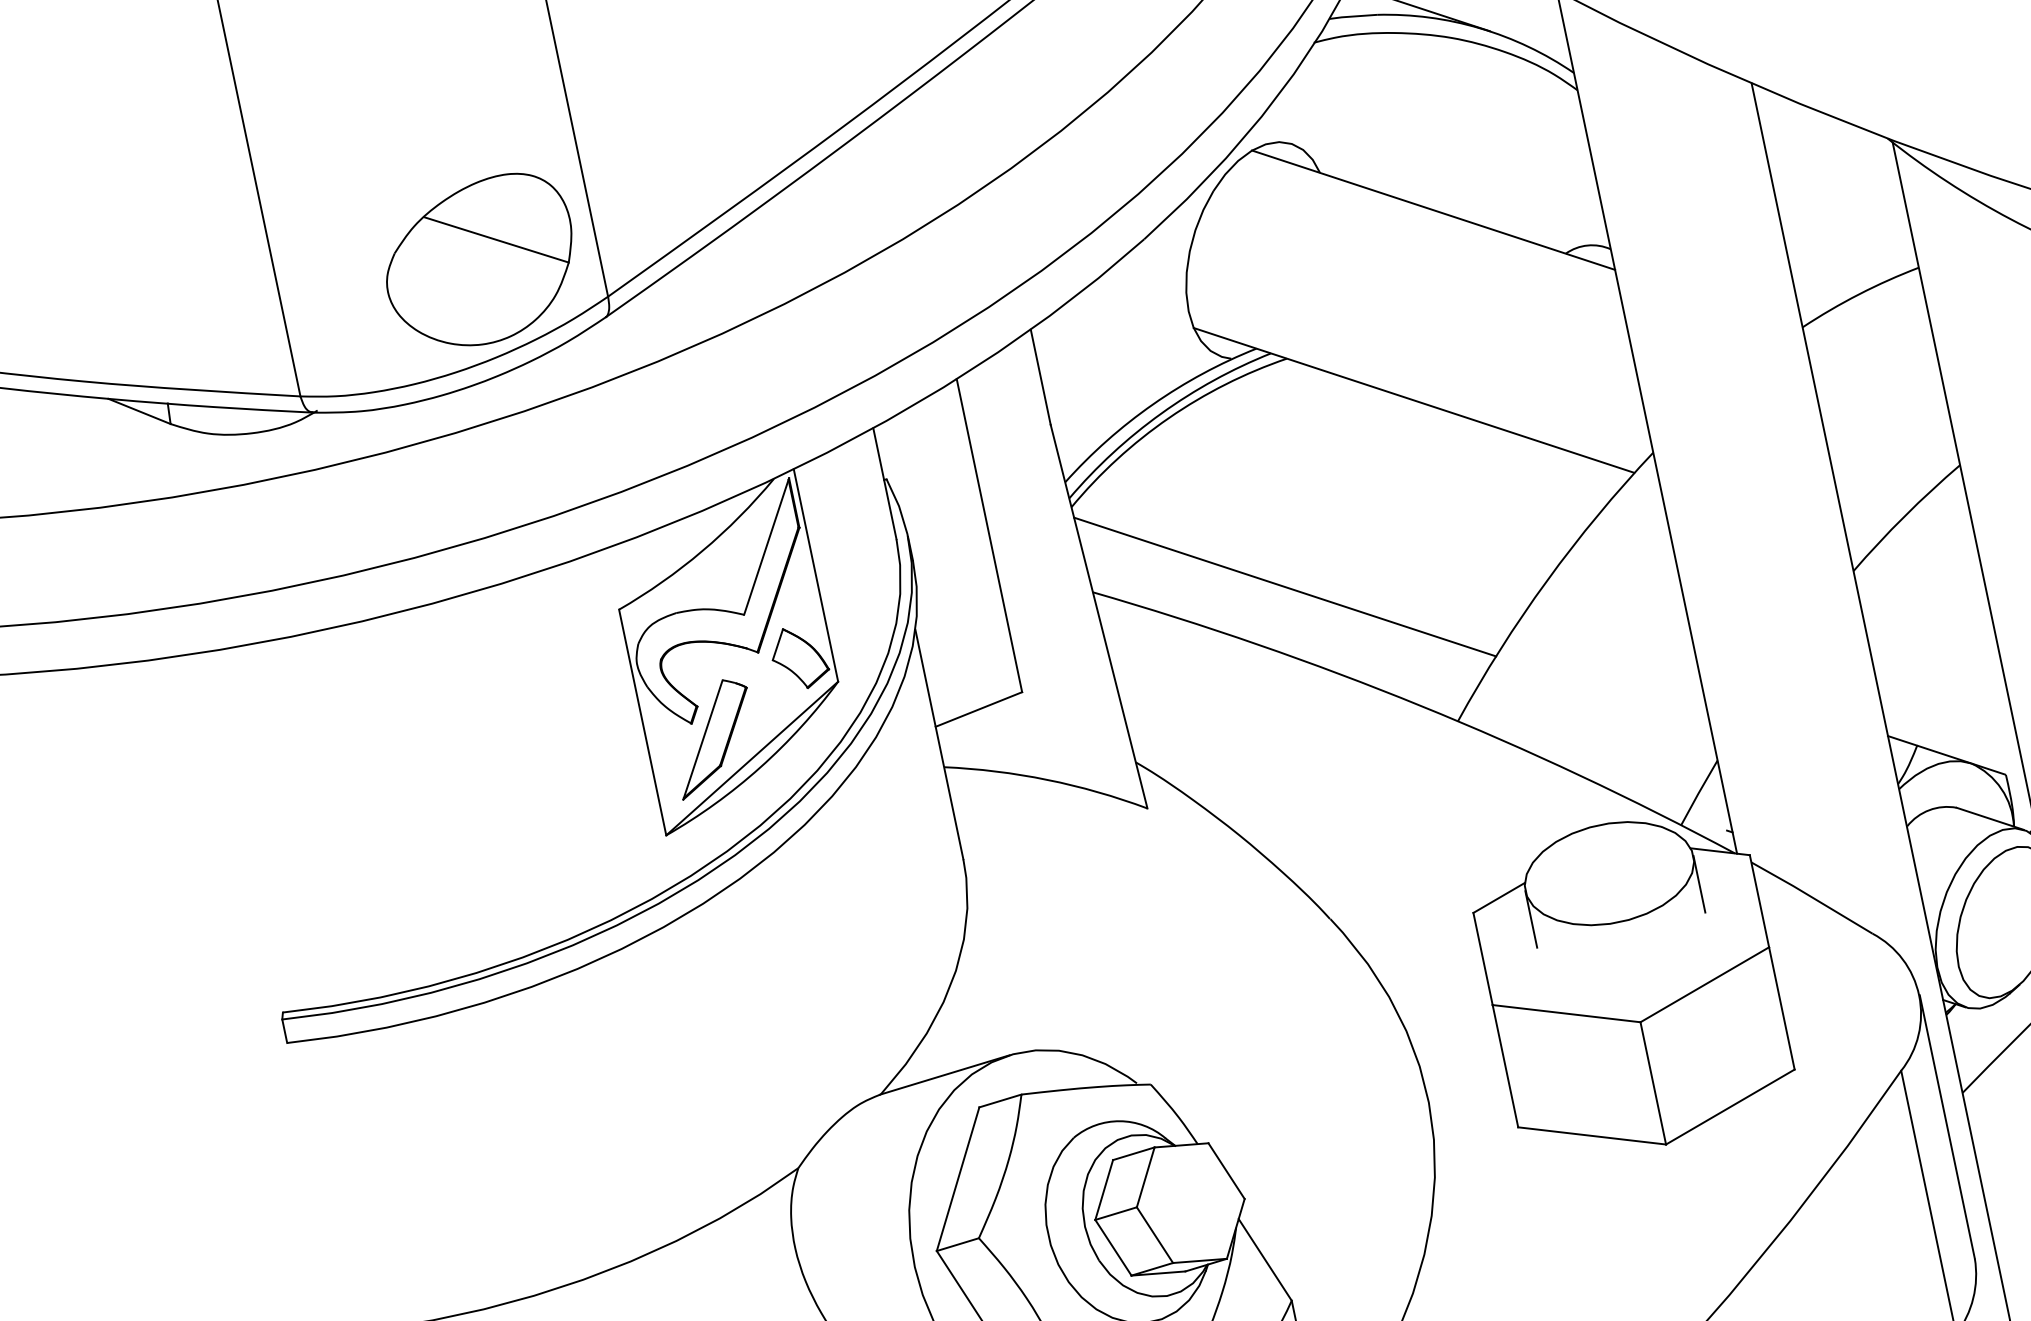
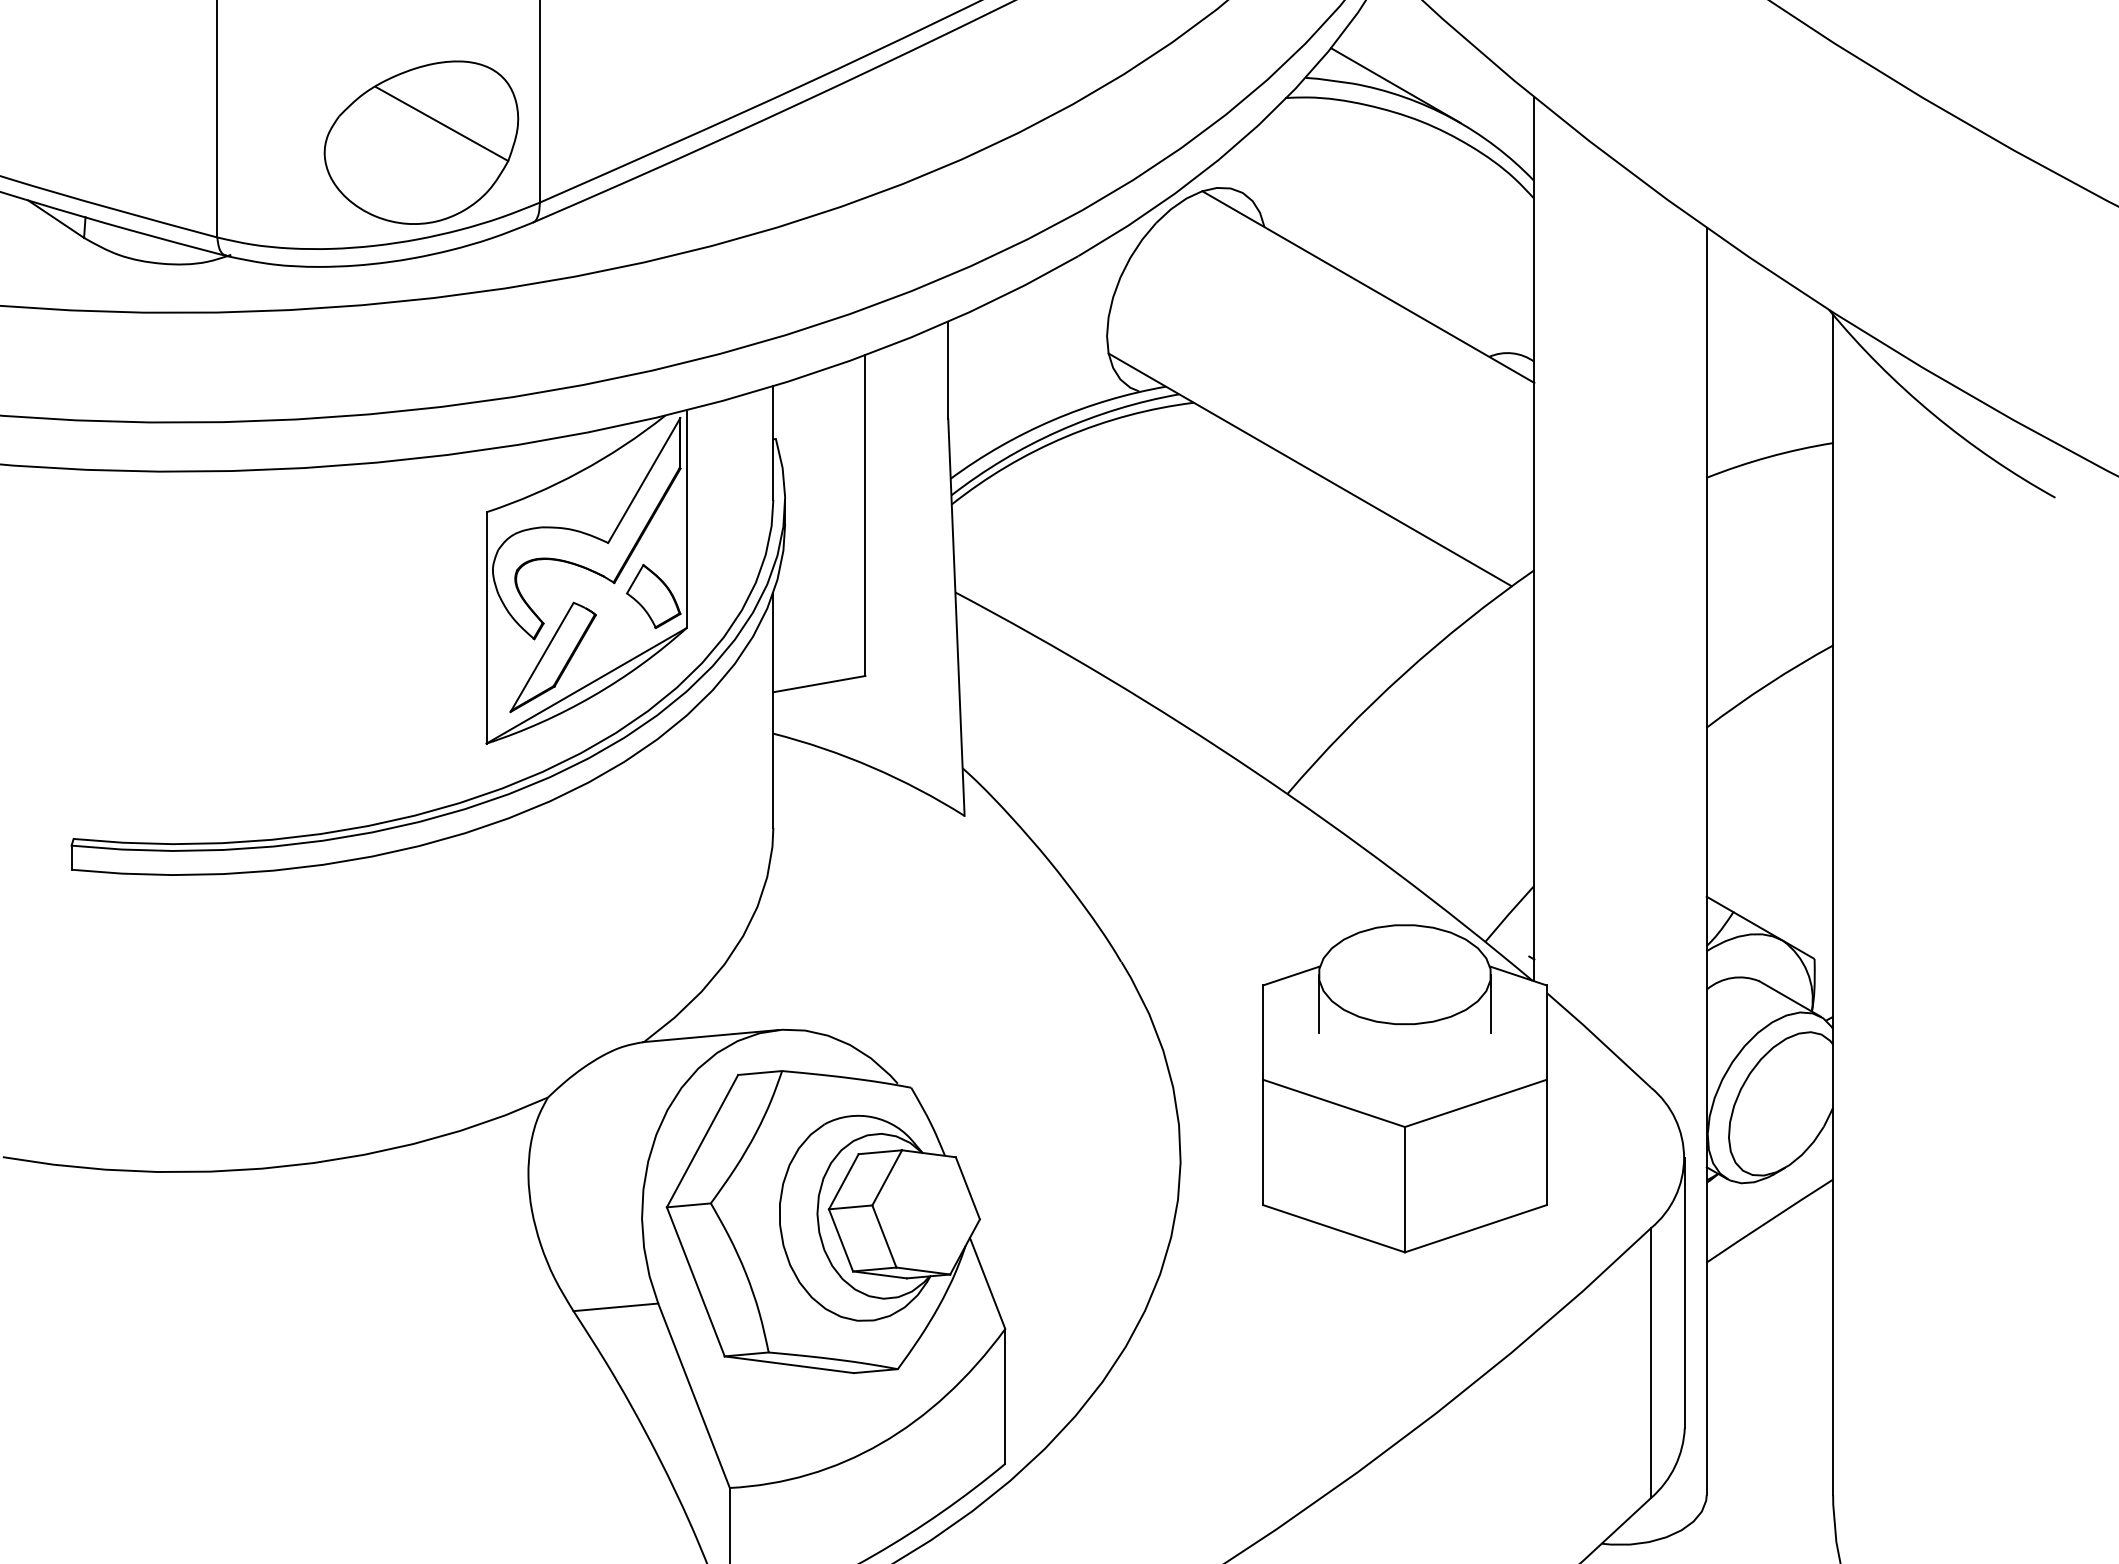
line: (1285, 586) -> (1145, 626), removed

